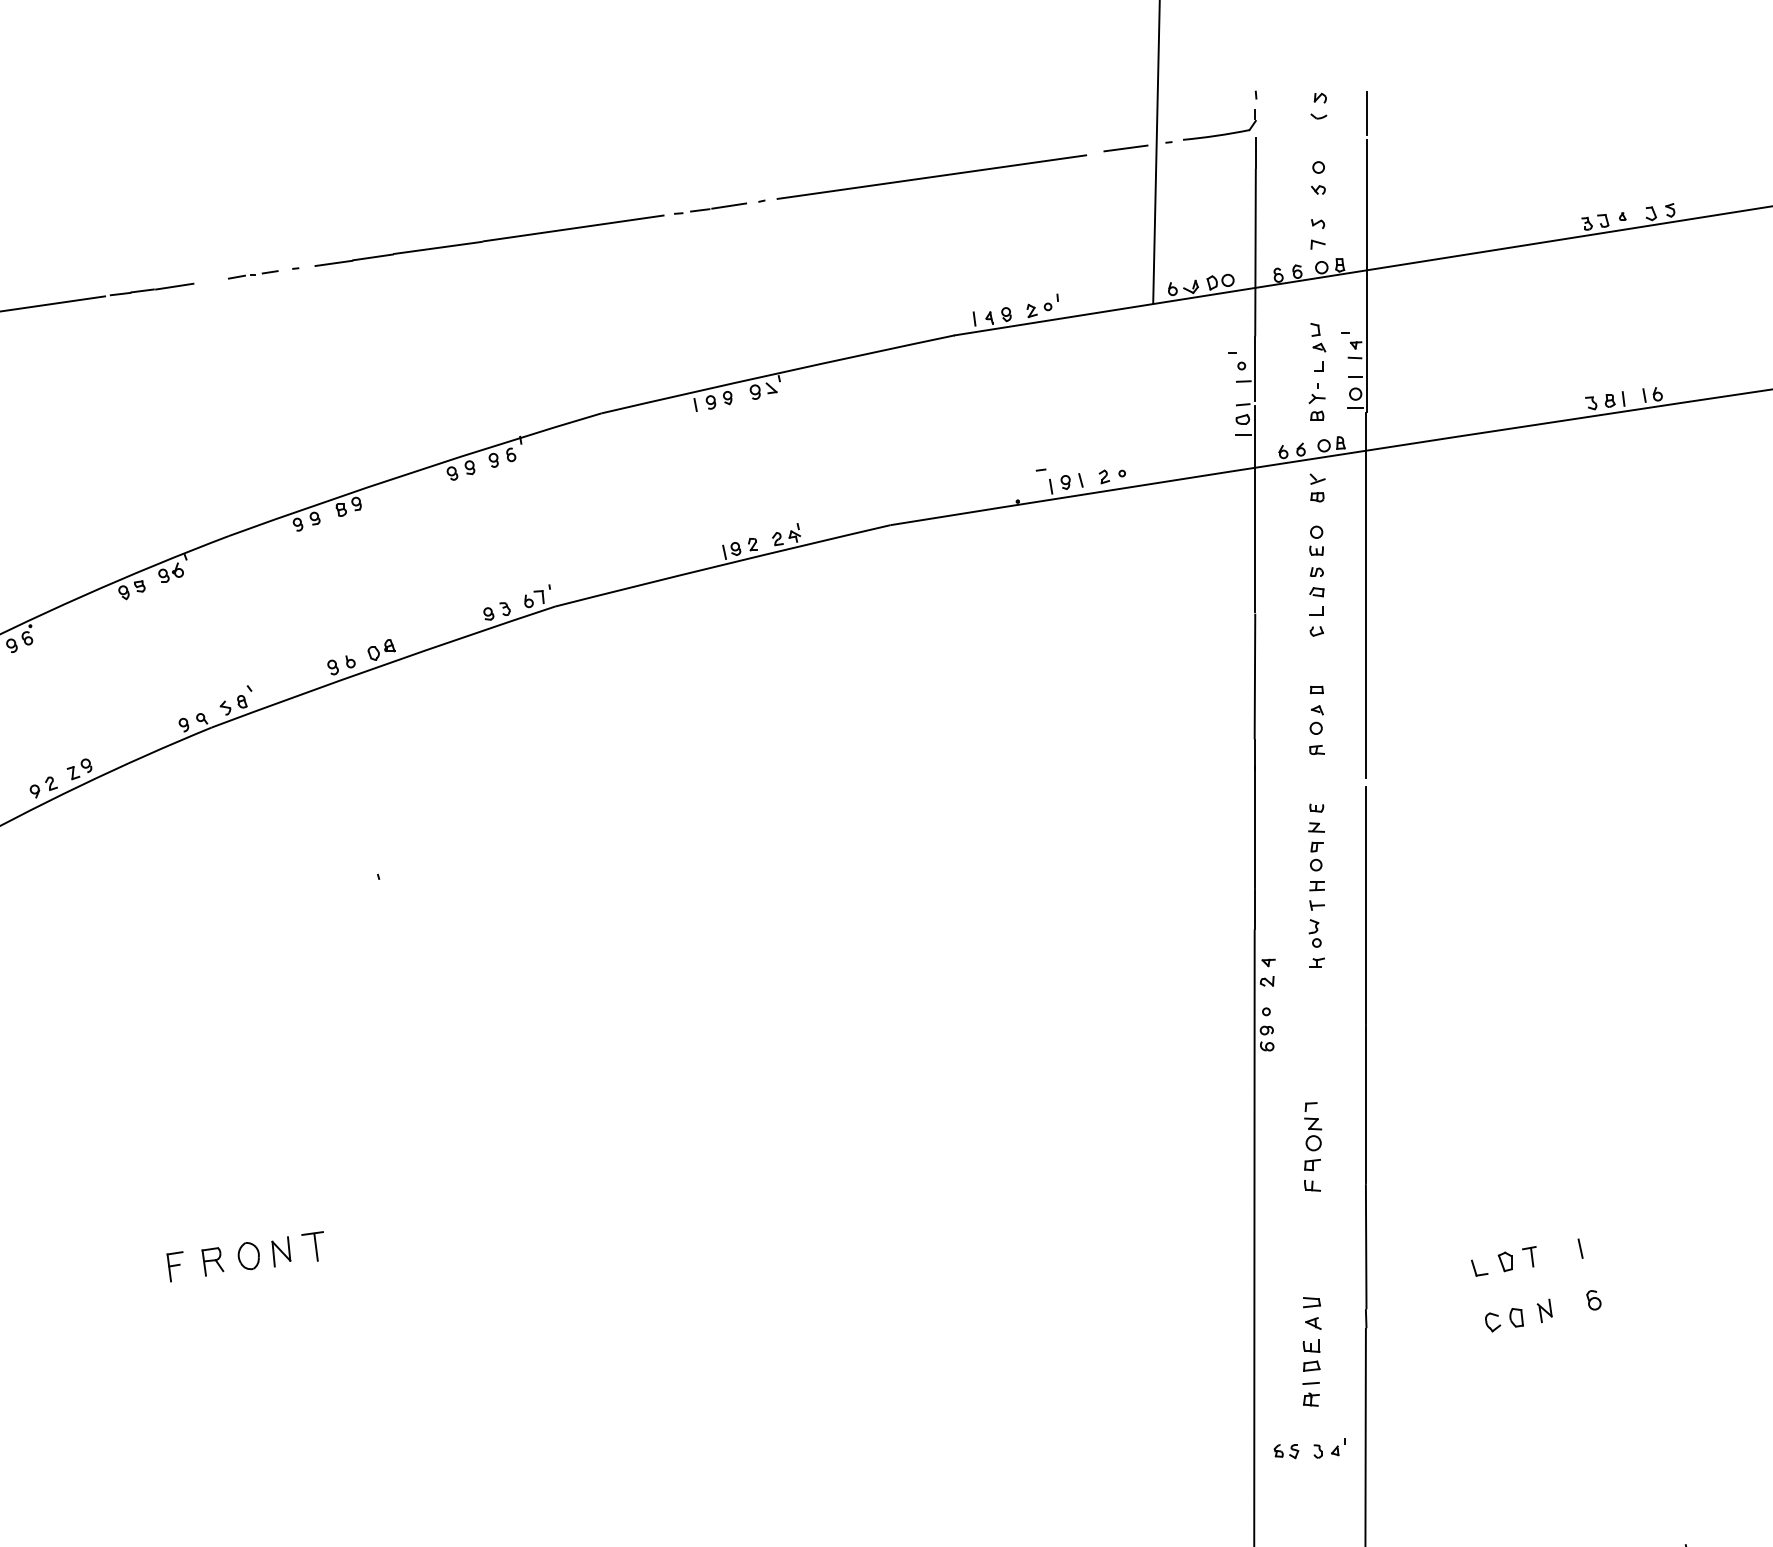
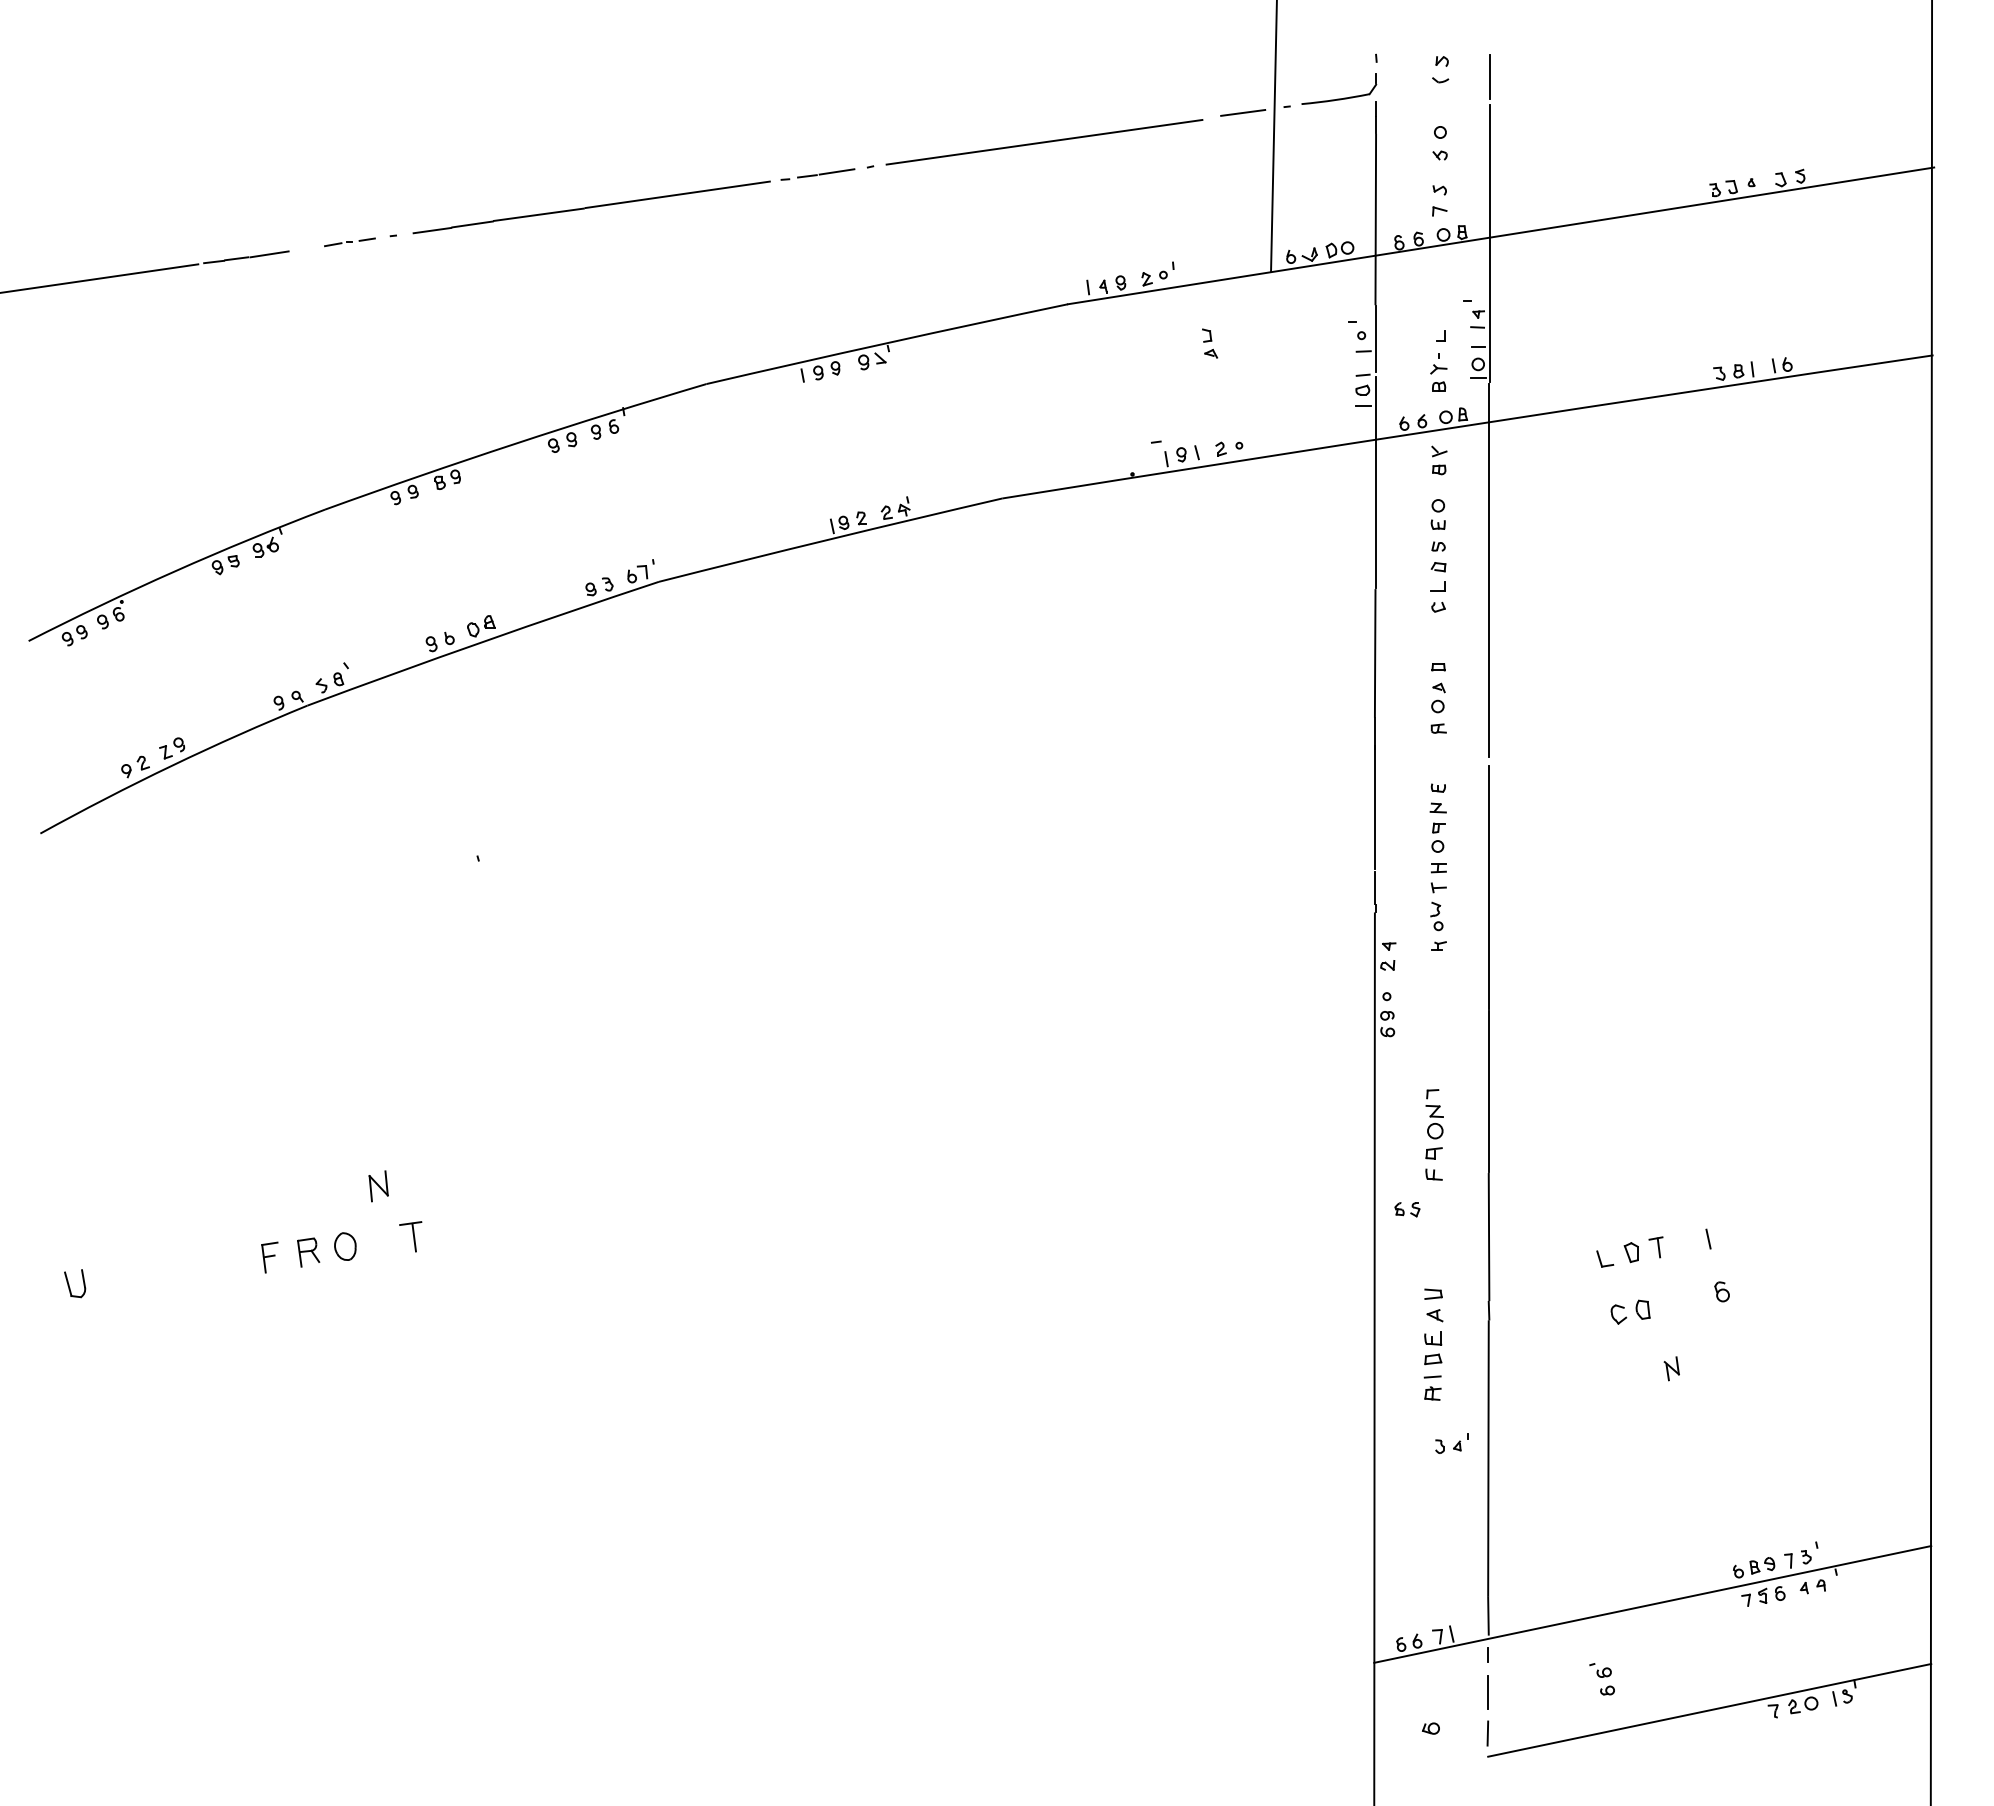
part: (1318, 337) -> (1210, 343), moved
part: (281, 1252) -> (378, 1186), moved
part: (1544, 1310) -> (1671, 1368), moved
part: (1286, 1451) -> (1407, 1209), moved

